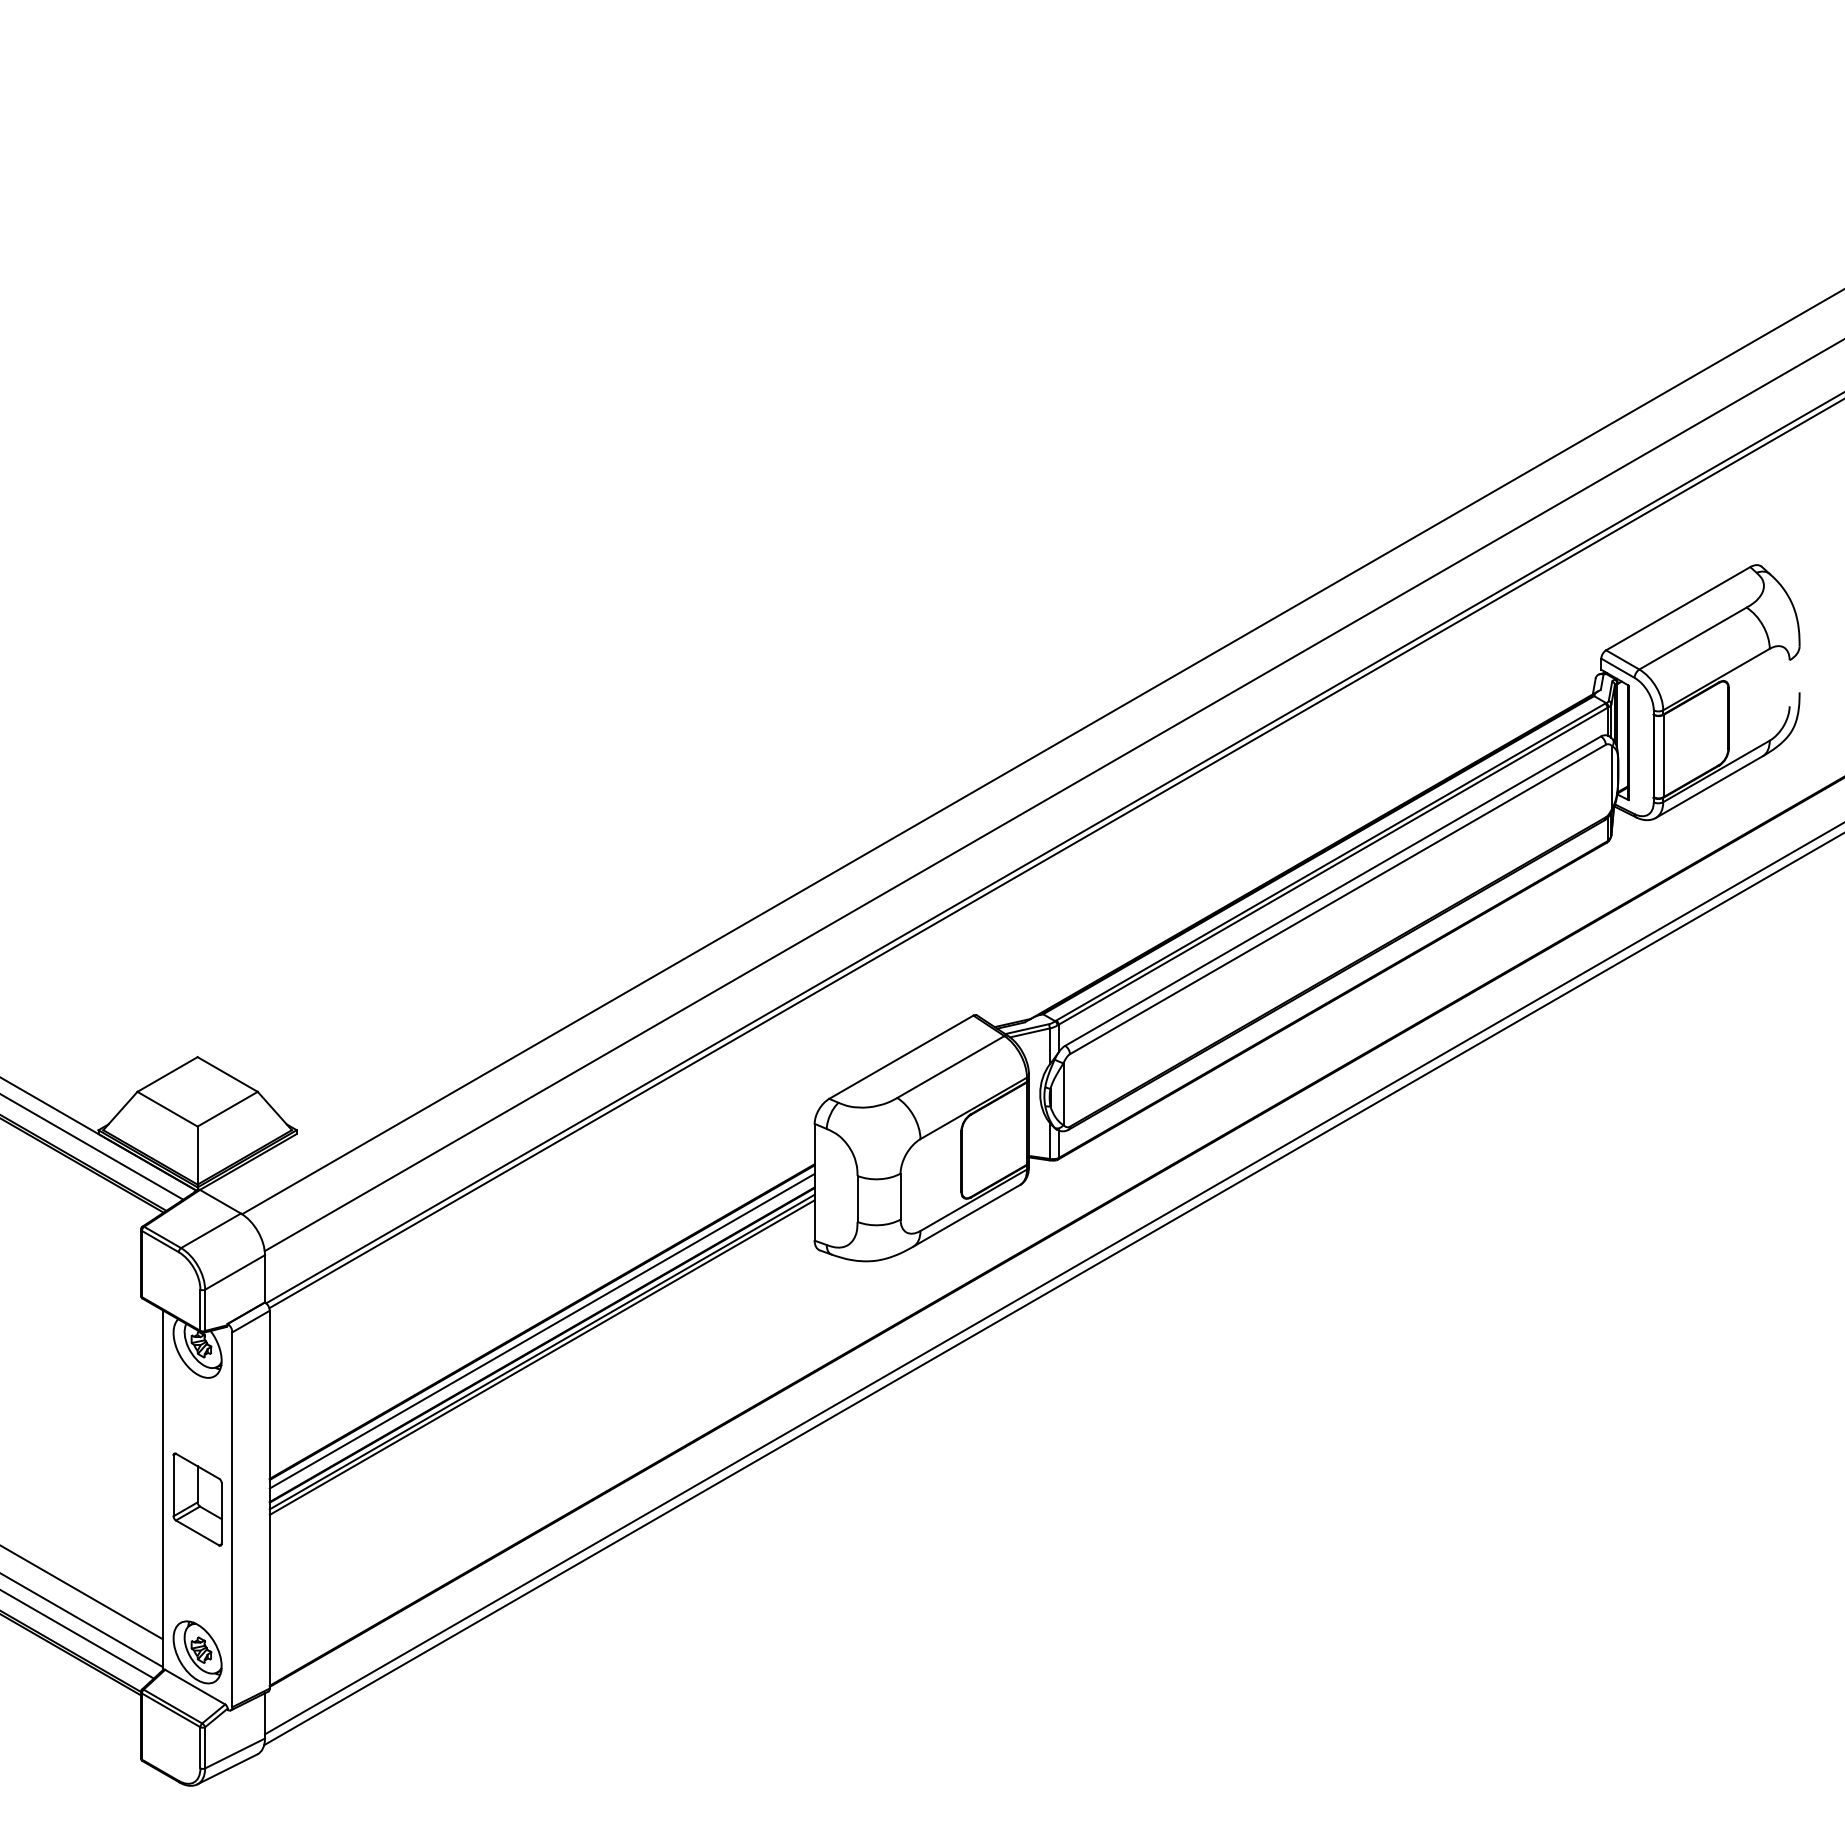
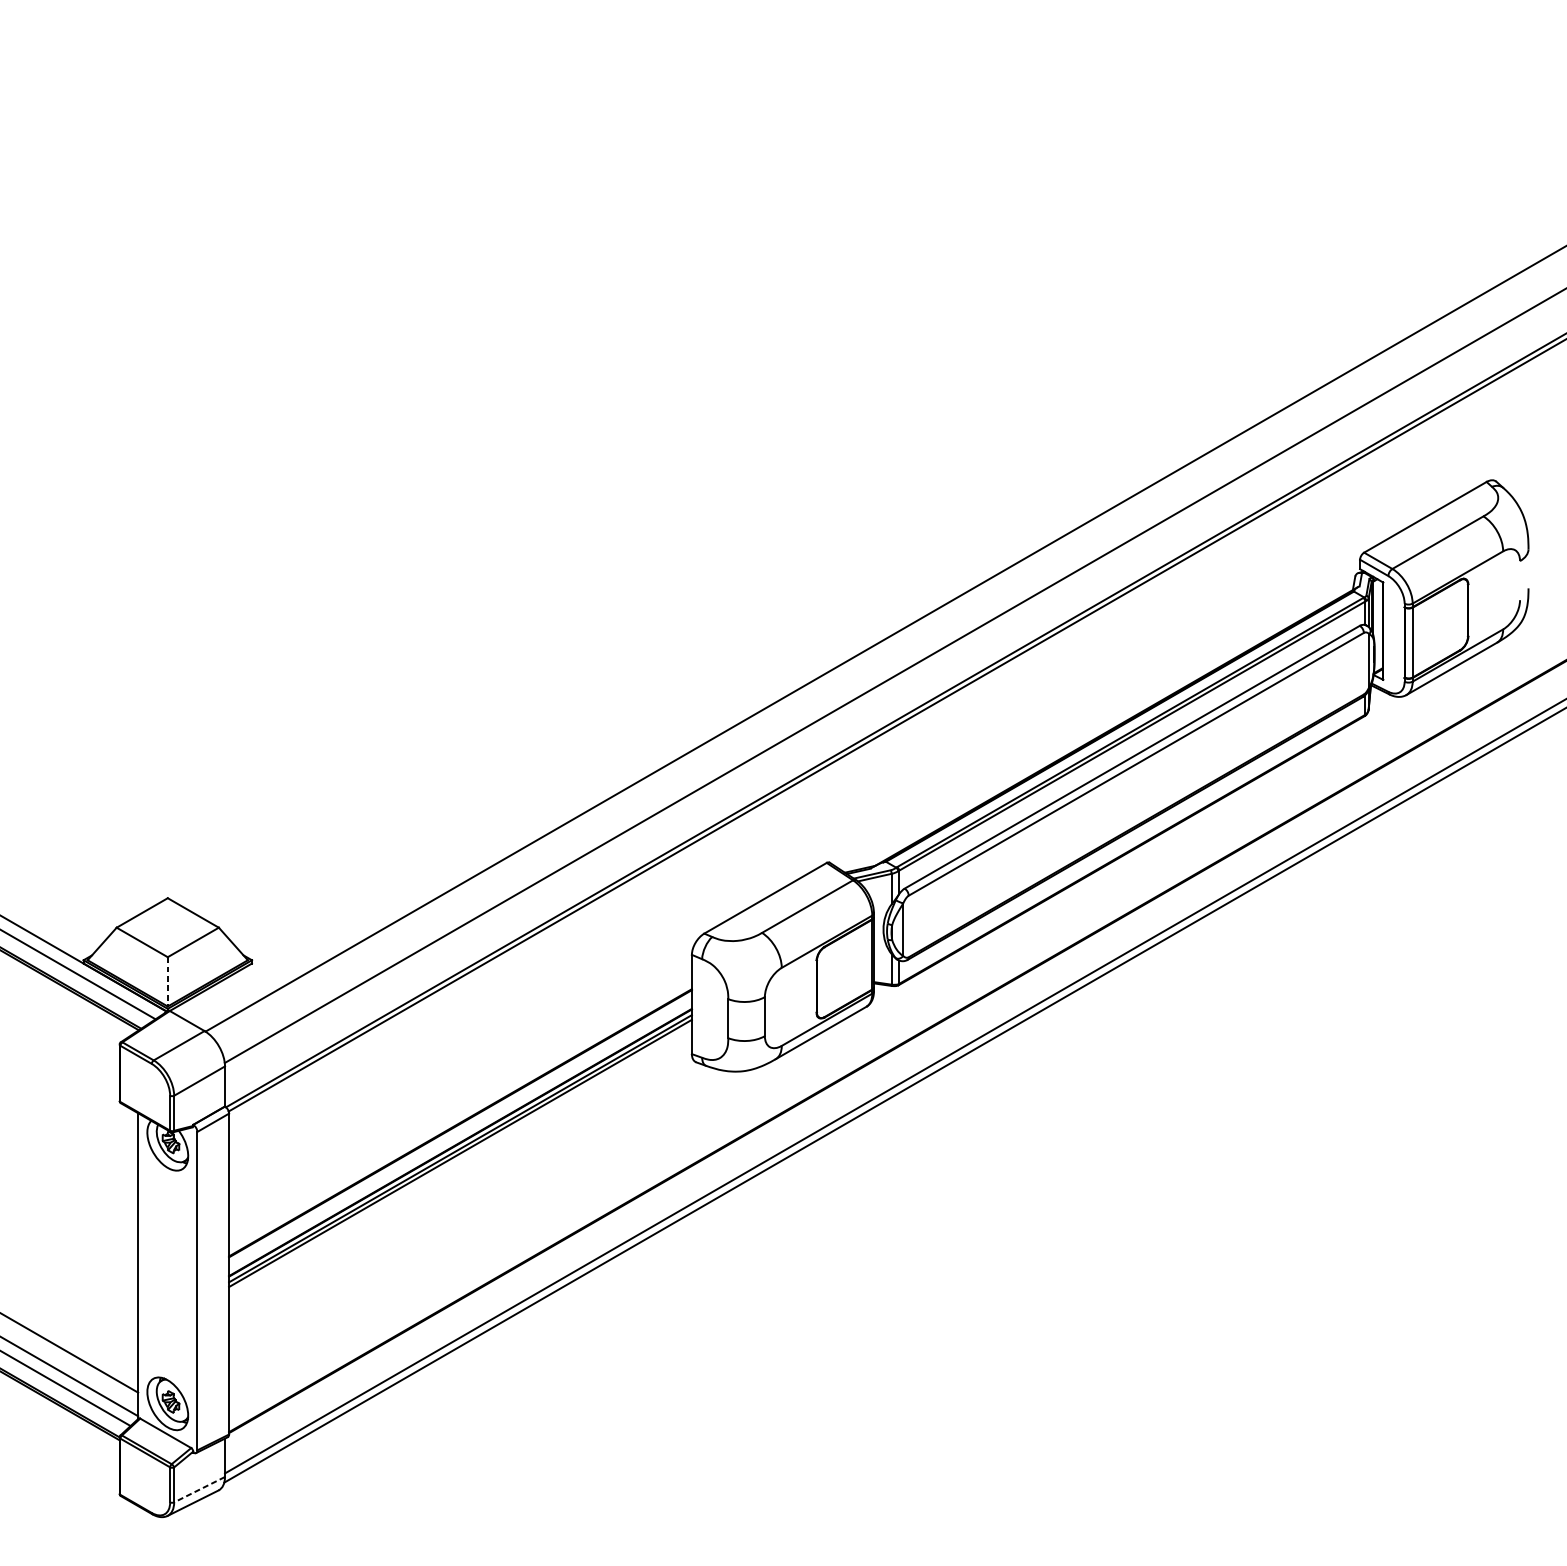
line: (197, 1156) -> (167, 982), solid -> dashed
line: (541, 1330) -> (459, 1130), removed
part: (197, 1499) -> (167, 1273), removed
line: (234, 1753) -> (199, 1489), solid -> dashed

